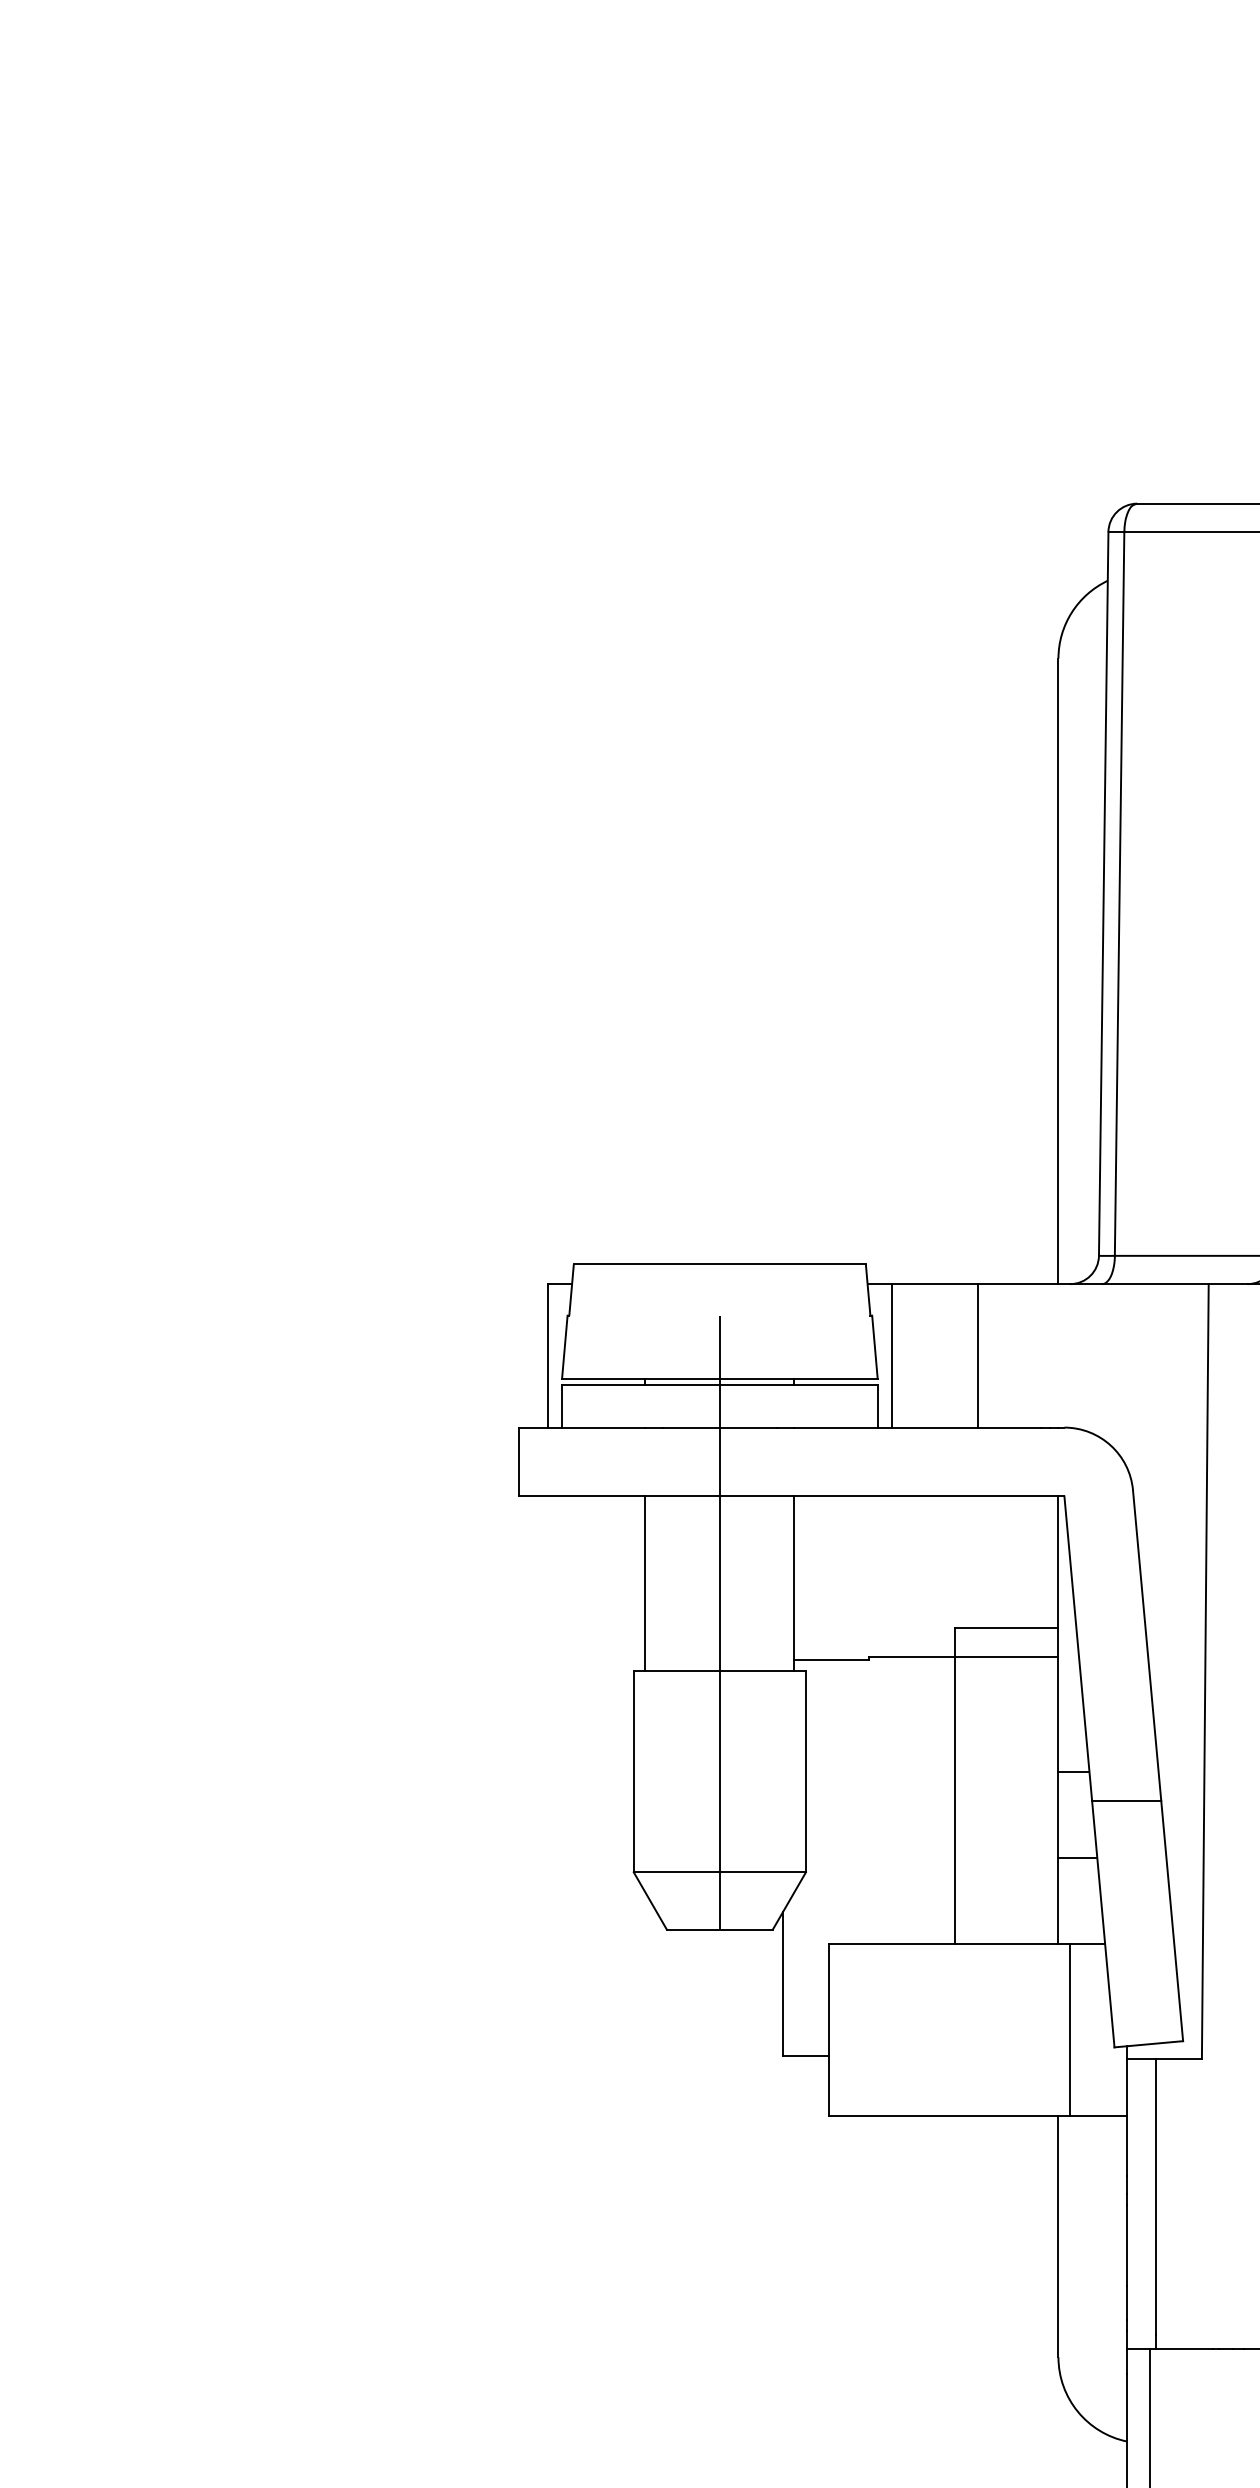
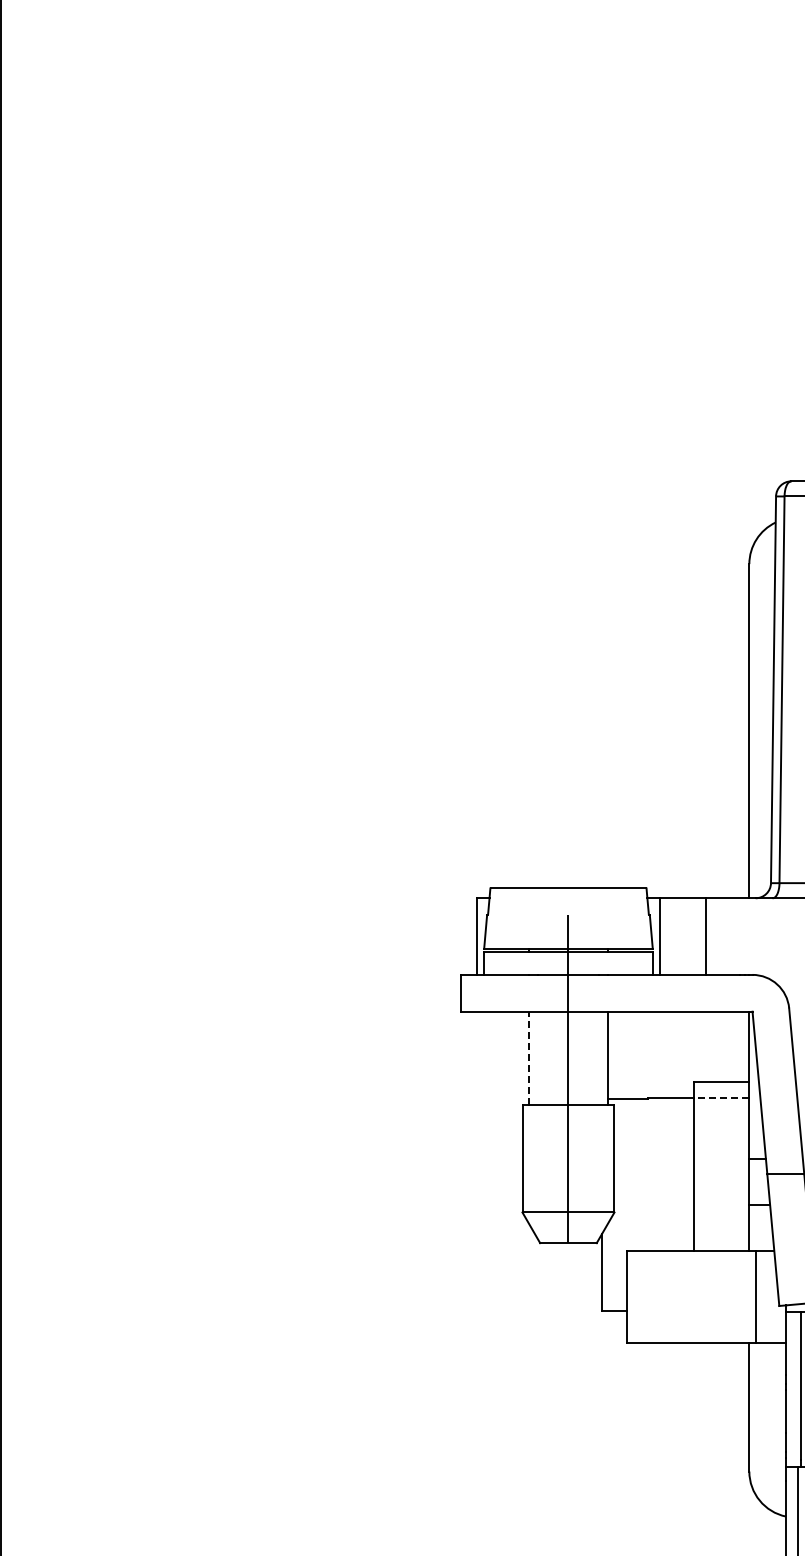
line: (645, 1584) -> (528, 1058), solid -> dashed
line: (1006, 1657) -> (721, 1097), solid -> dashed

